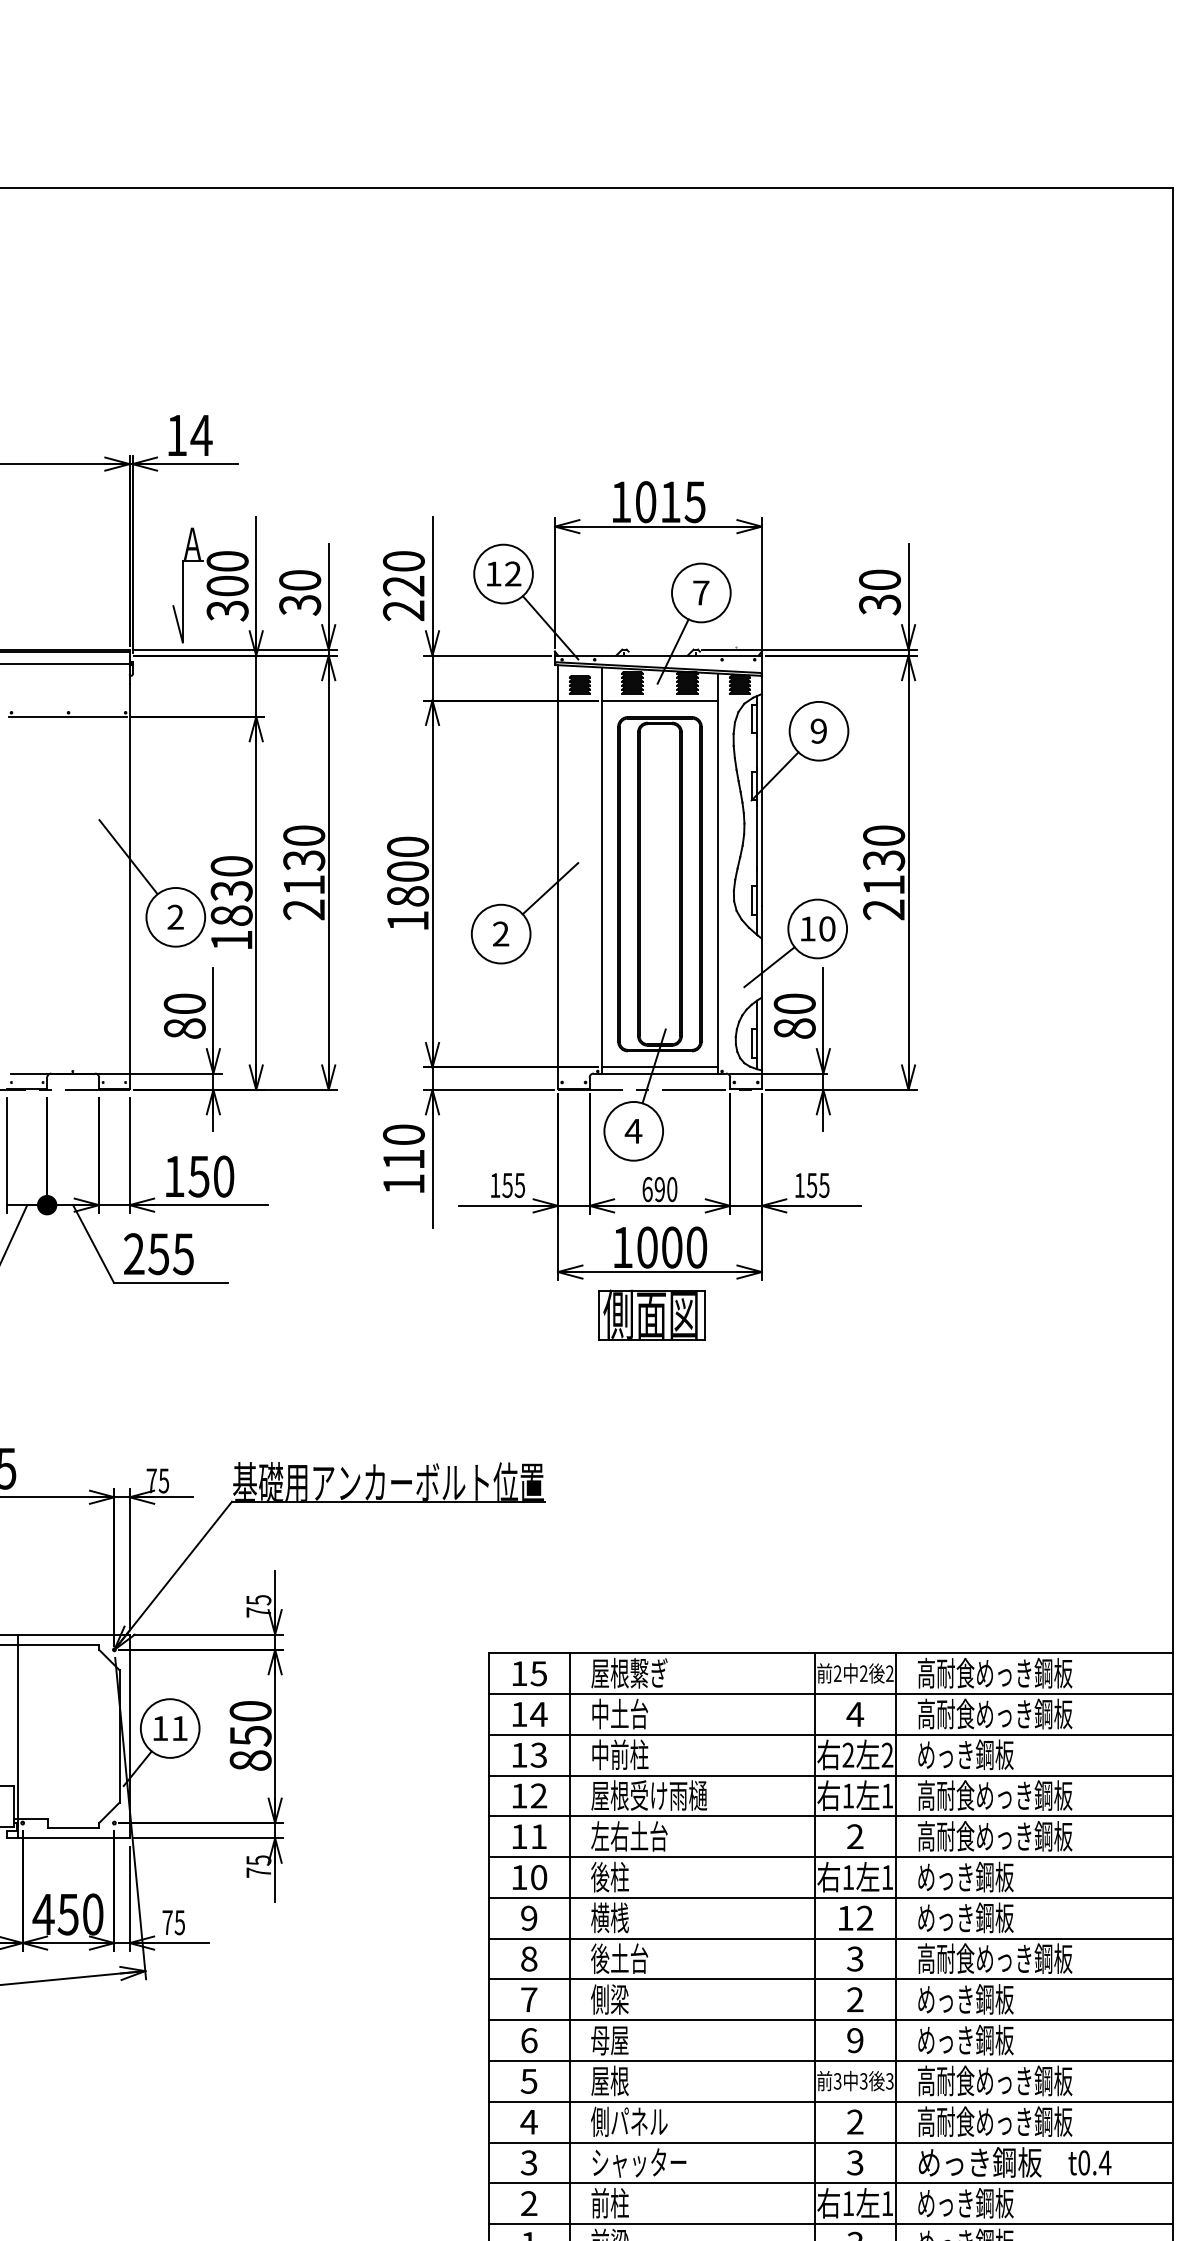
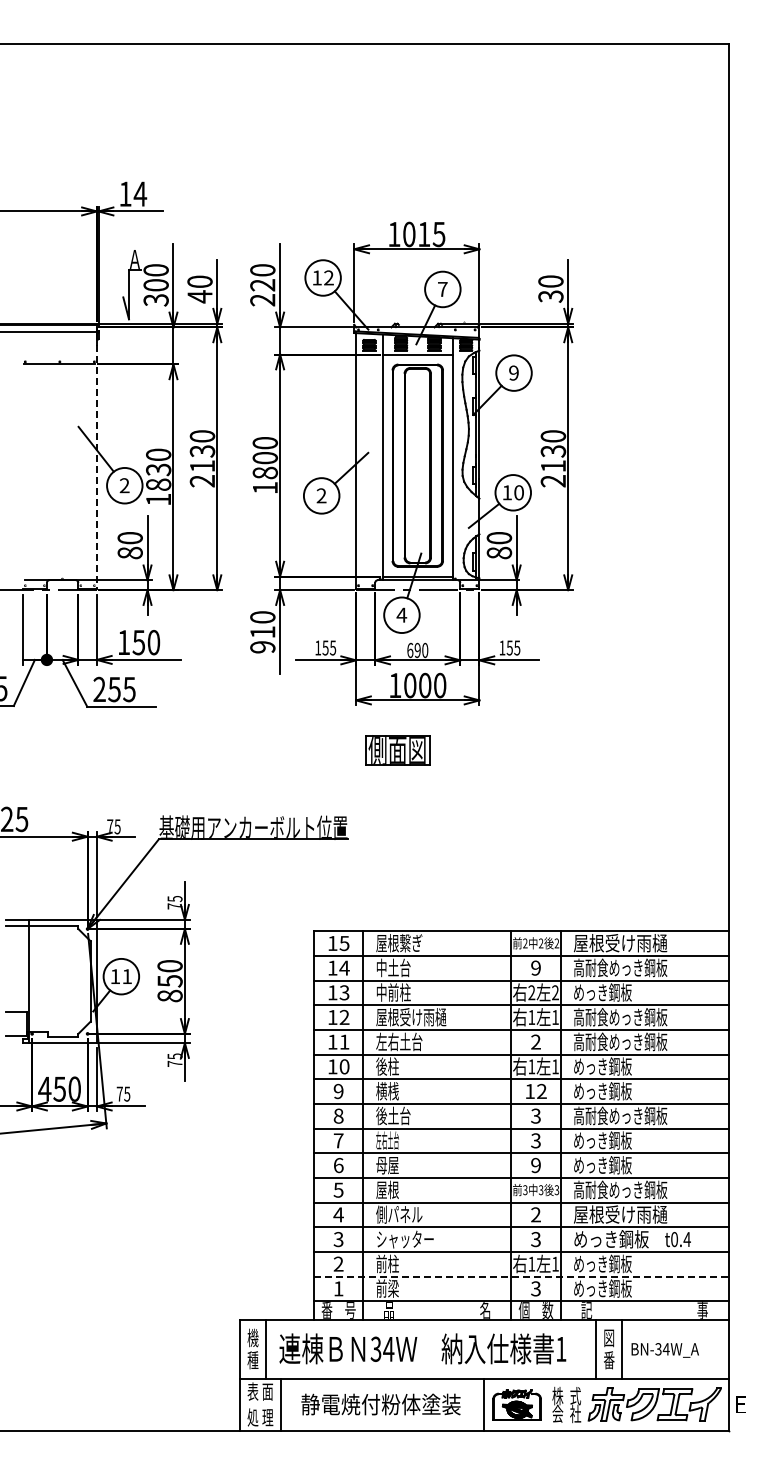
text: (299, 604) -> (199, 296), 30 -> 40
line: (129, 887) -> (96, 467), solid -> dashed
text: (403, 1184) -> (262, 647), 110 -> 910
part: (651, 1315) -> (397, 750), moved
text: (994, 1673) -> (620, 943), 高耐食めっき鋼板 -> 屋根受け雨樋
text: (854, 1713) -> (535, 967), 4 -> 9
text: (609, 1999) -> (387, 1140), 側梁 -> 左右土台
text: (854, 2000) -> (535, 1141), 2 -> 3
text: (994, 2121) -> (620, 1214), 高耐食めっき鋼板 -> 屋根受け雨樋
line: (831, 2223) -> (521, 1276), solid -> dashed

